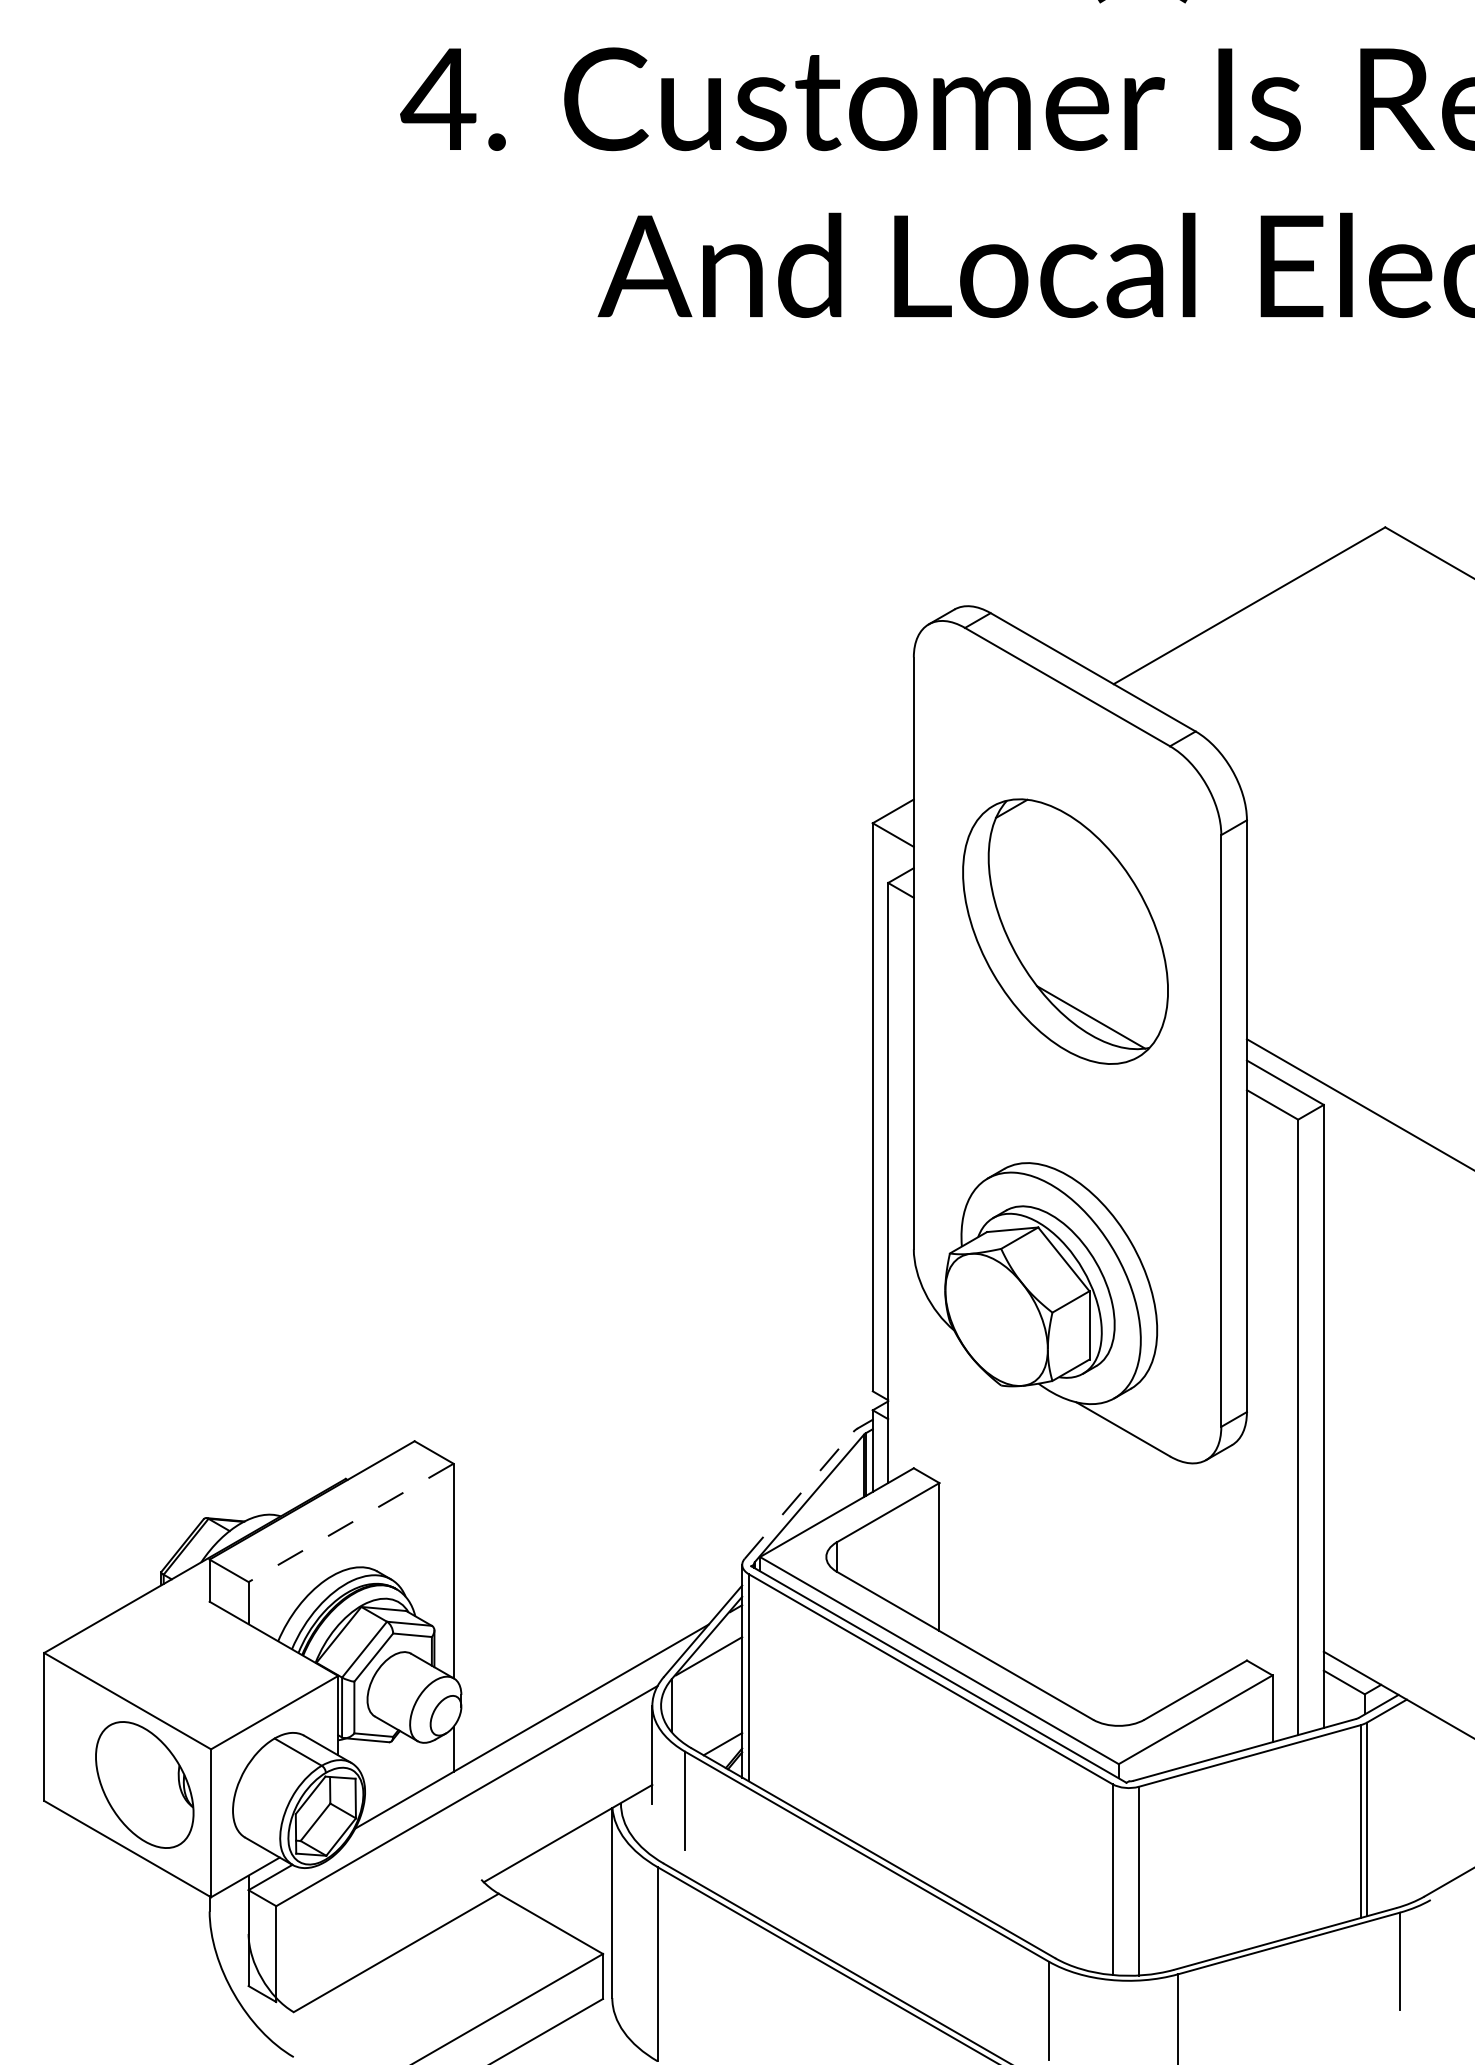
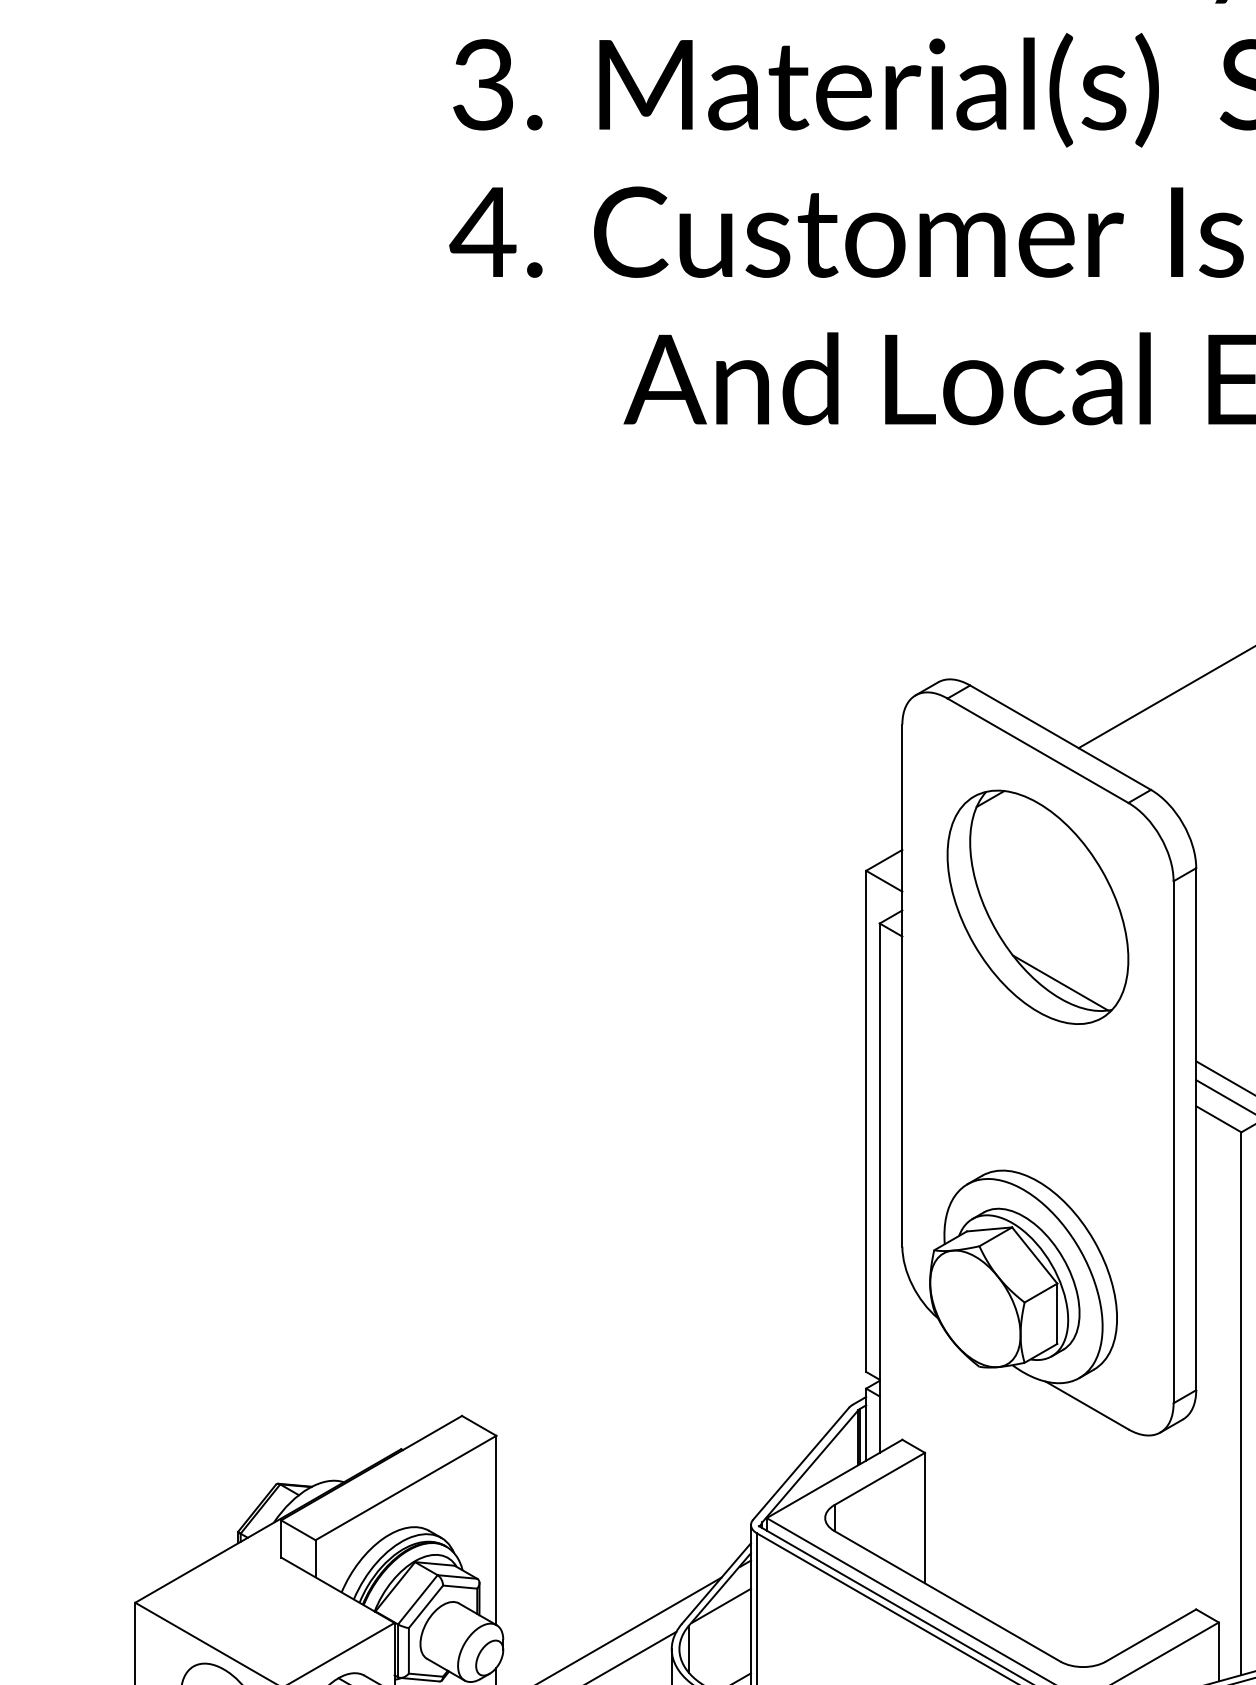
part: (1065, 931) -> (1037, 907), moved
line: (799, 1495) -> (801, 1463), dashed -> solid
line: (350, 1523) -> (405, 1488), dashed -> solid

